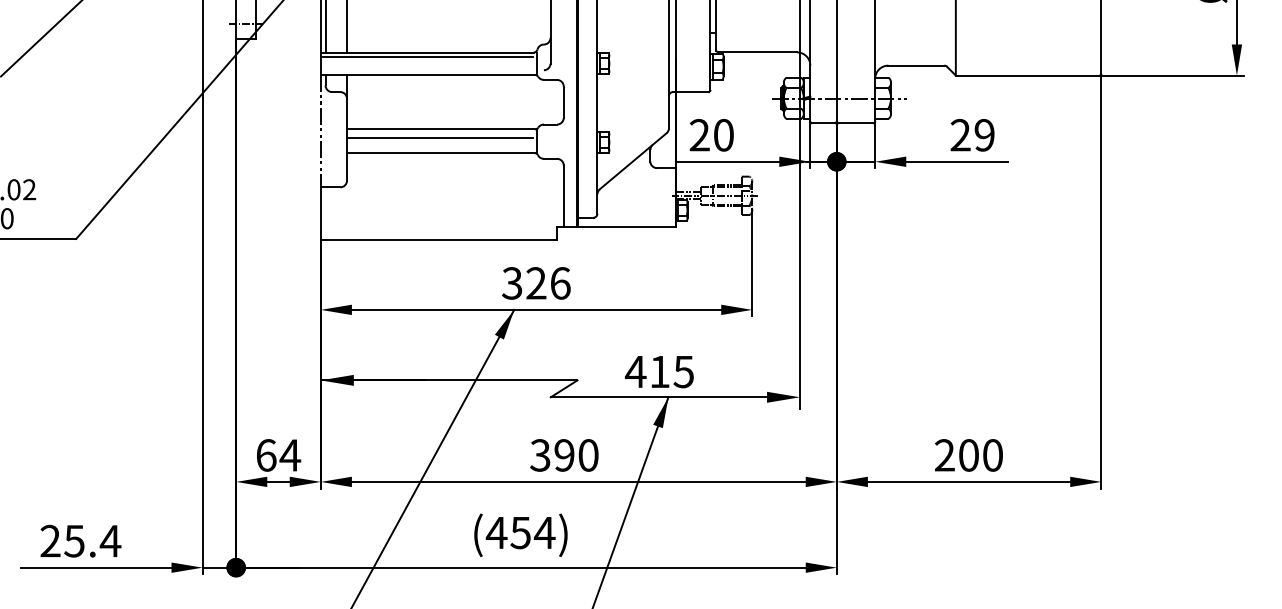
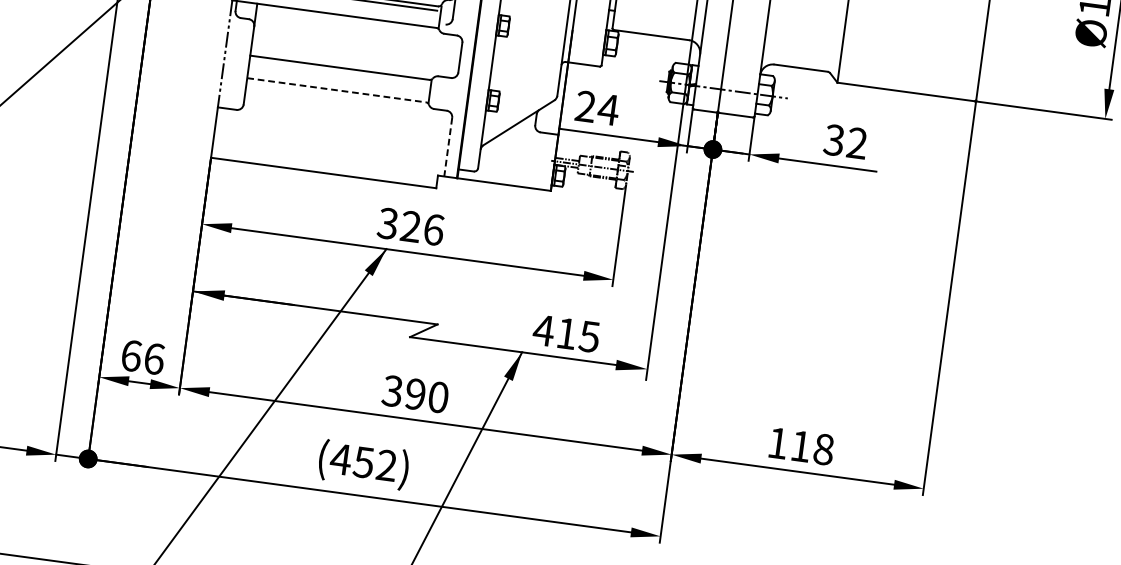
text: (723, 135) -> (608, 109), 20 -> 24
text: (972, 135) -> (845, 141), 29 -> 32
line: (440, 137) -> (338, 75), removed
line: (440, 153) -> (336, 90), solid -> dashed
line: (563, 196) -> (447, 147), solid -> dashed
text: (659, 372) -> (566, 334), moved
text: (290, 455) -> (154, 359), 64 -> 66
text: (969, 455) -> (801, 446), 200 -> 118
text: (544, 532) -> (386, 465), (454) -> (452)

